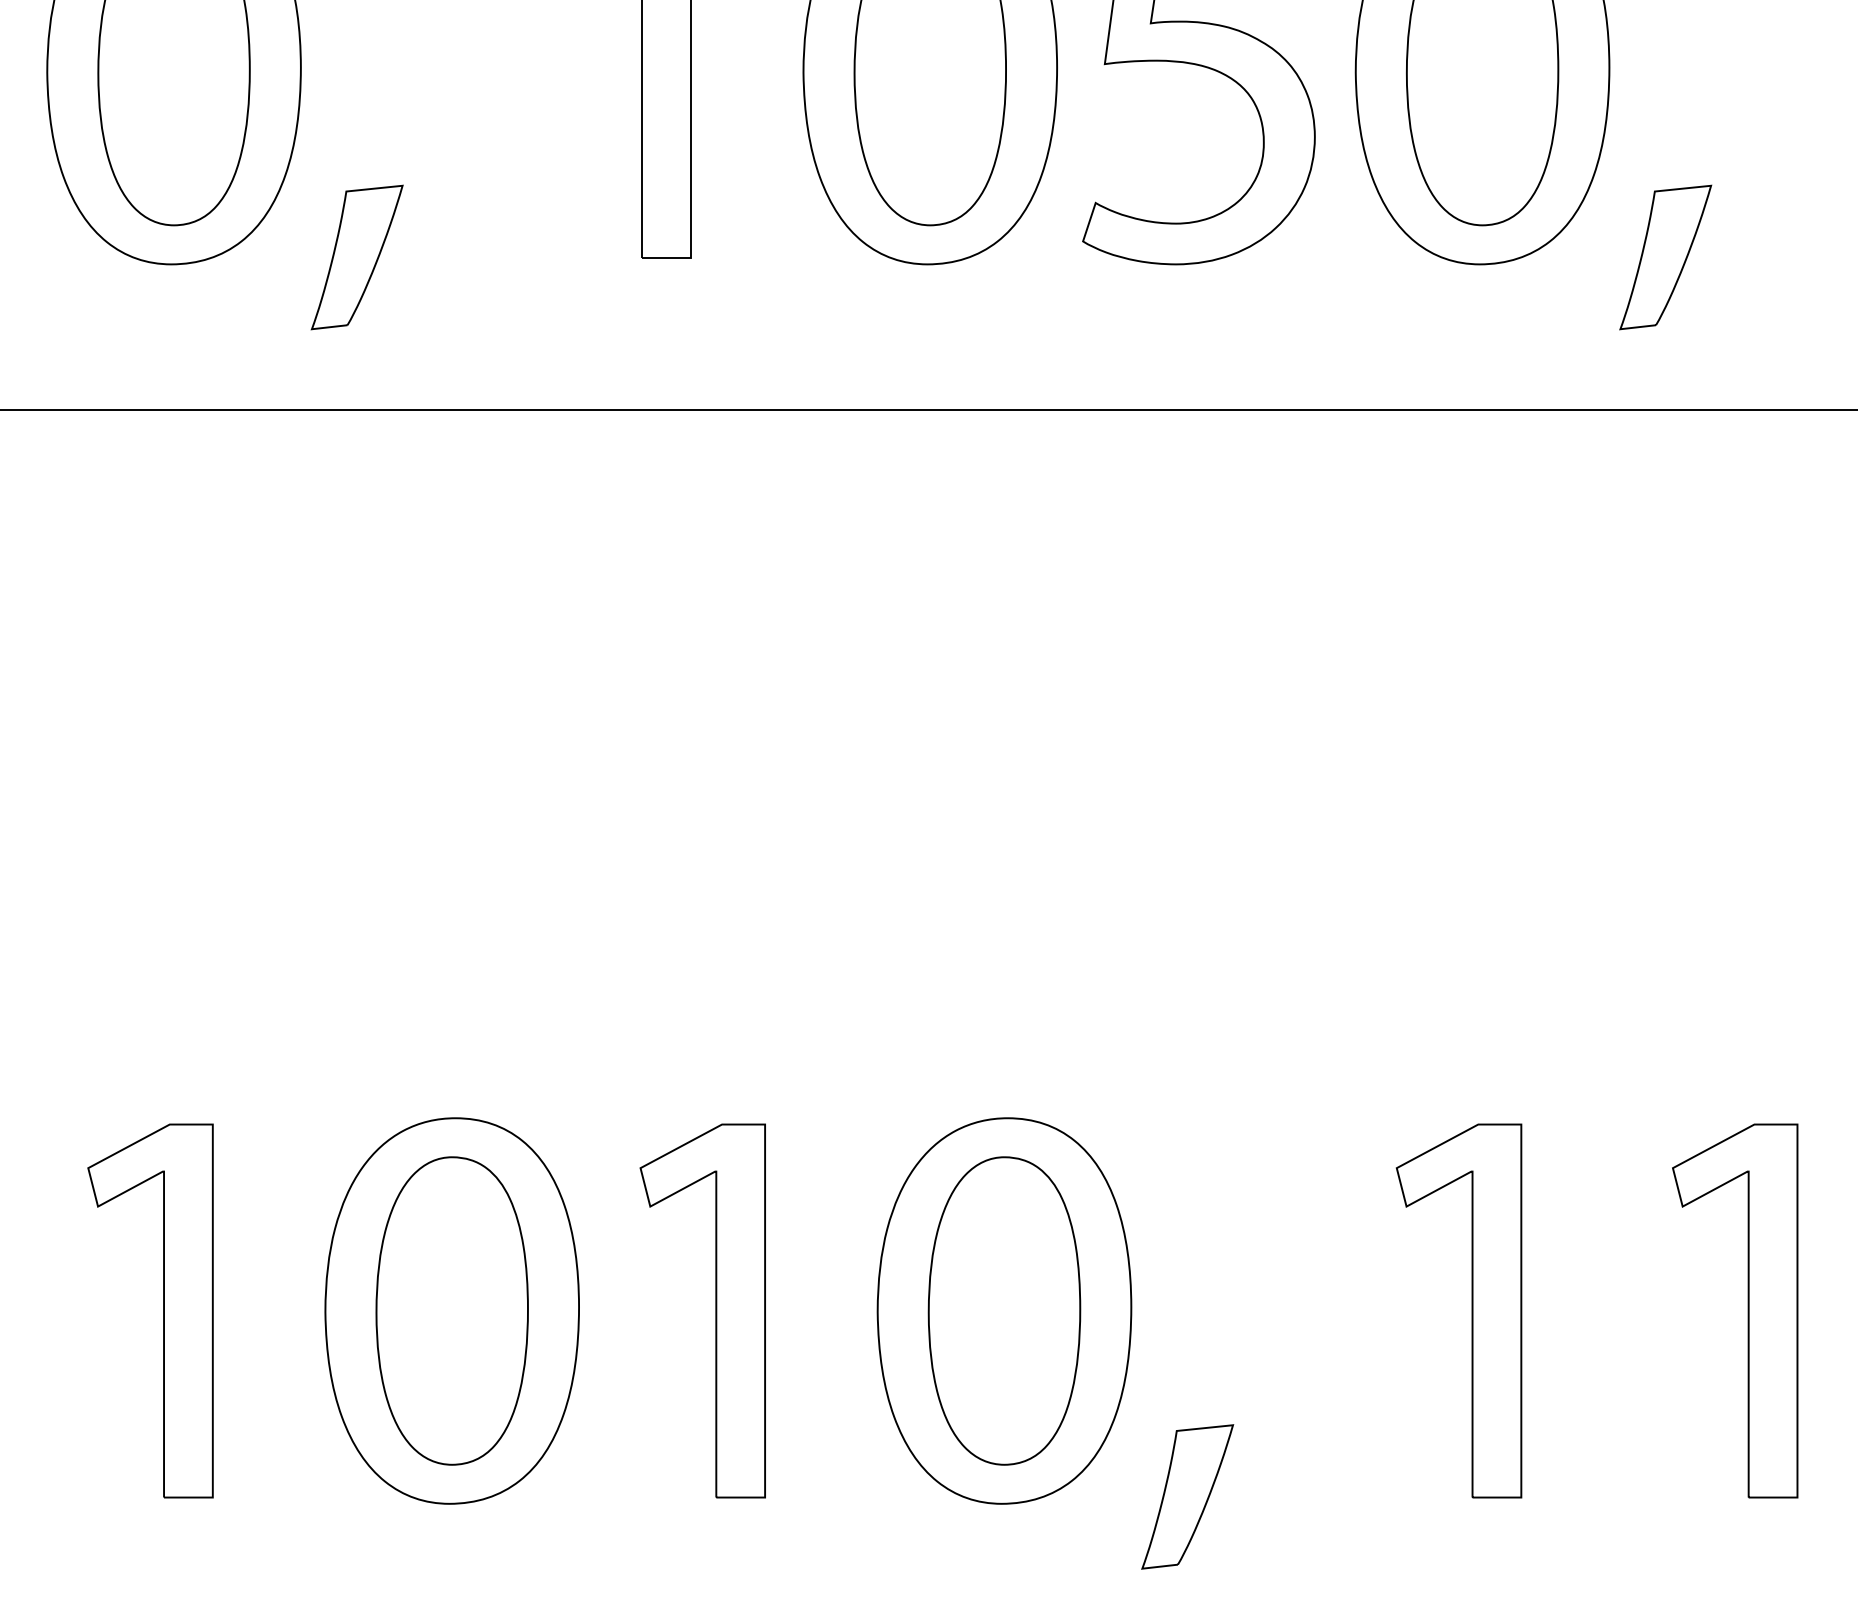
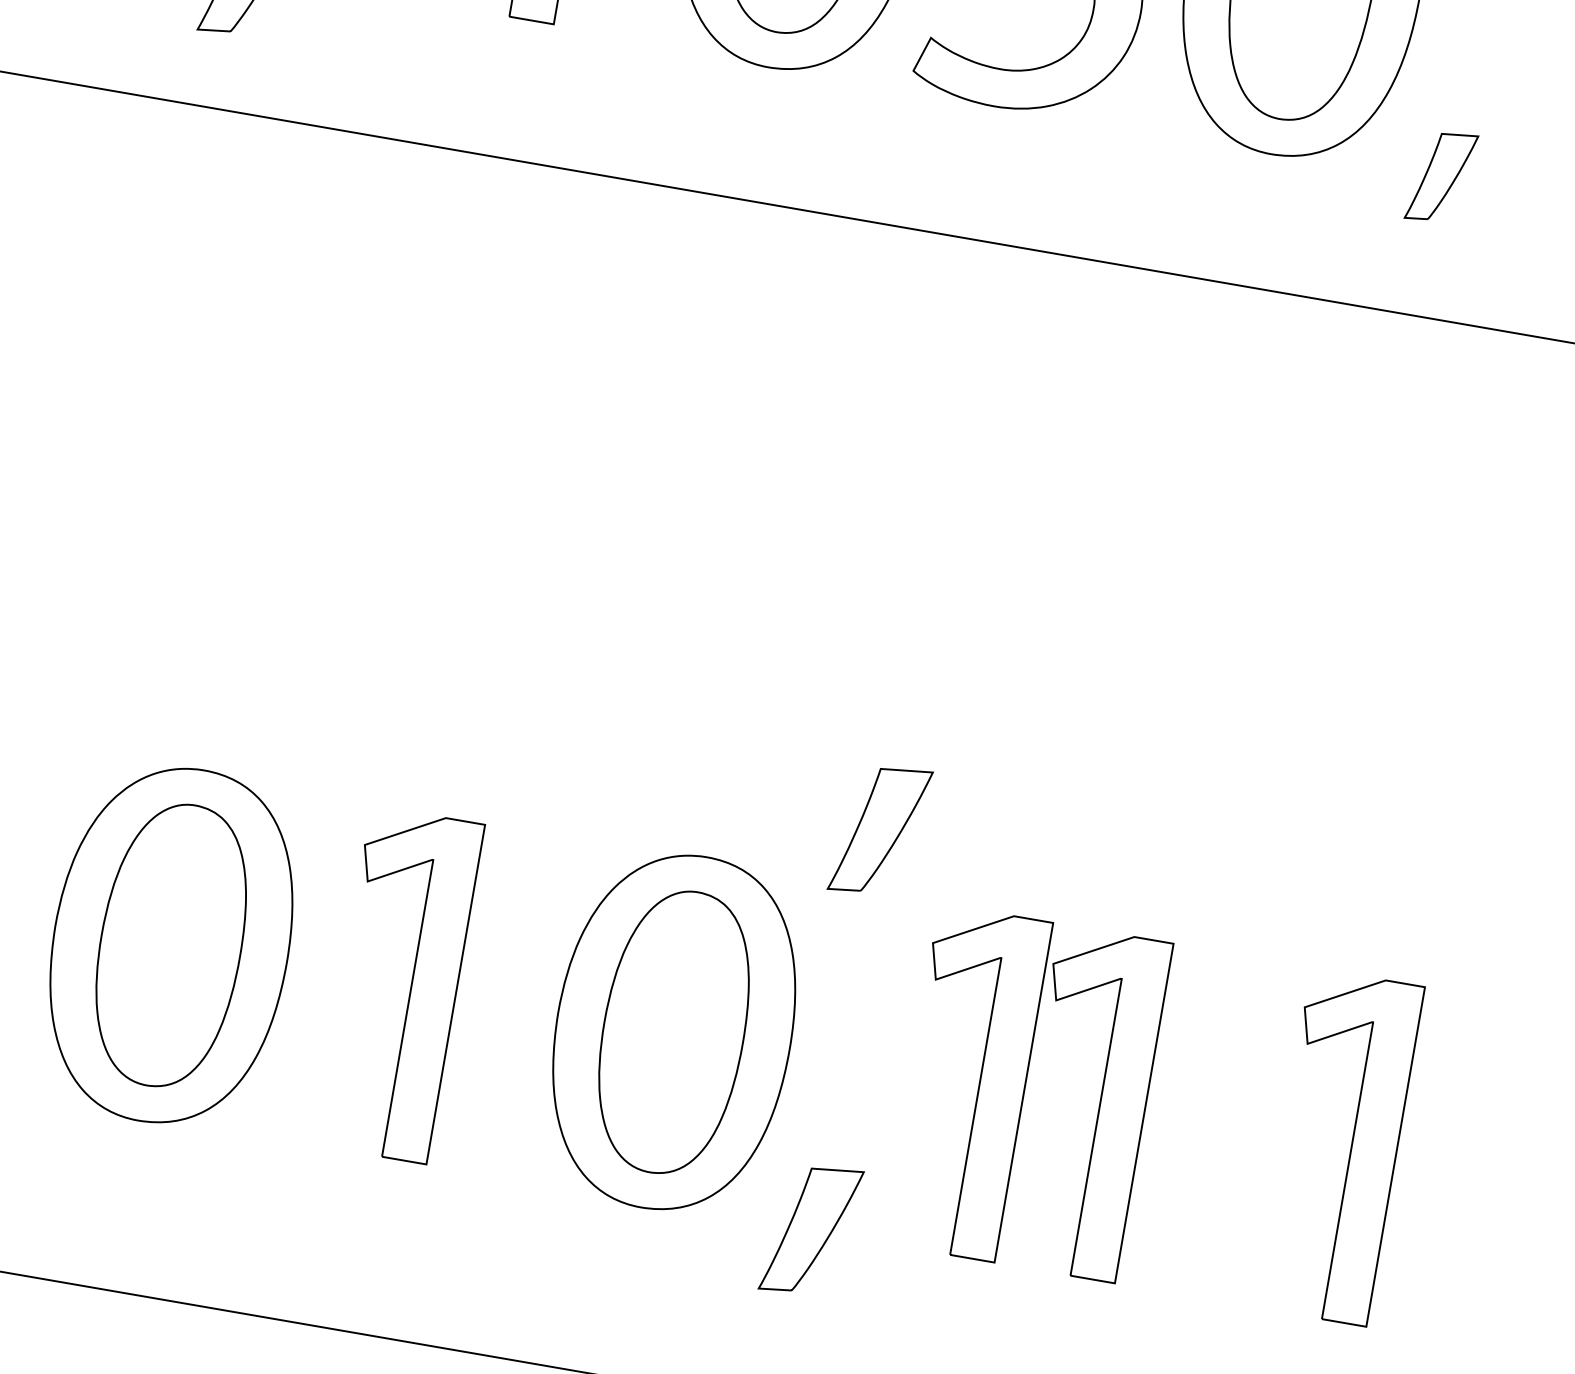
part: (1665, 257) -> (1441, 177), size x0.7
part: (1187, 1057) -> (880, 830), added
part: (1339, 1310) -> (978, 1084), added

